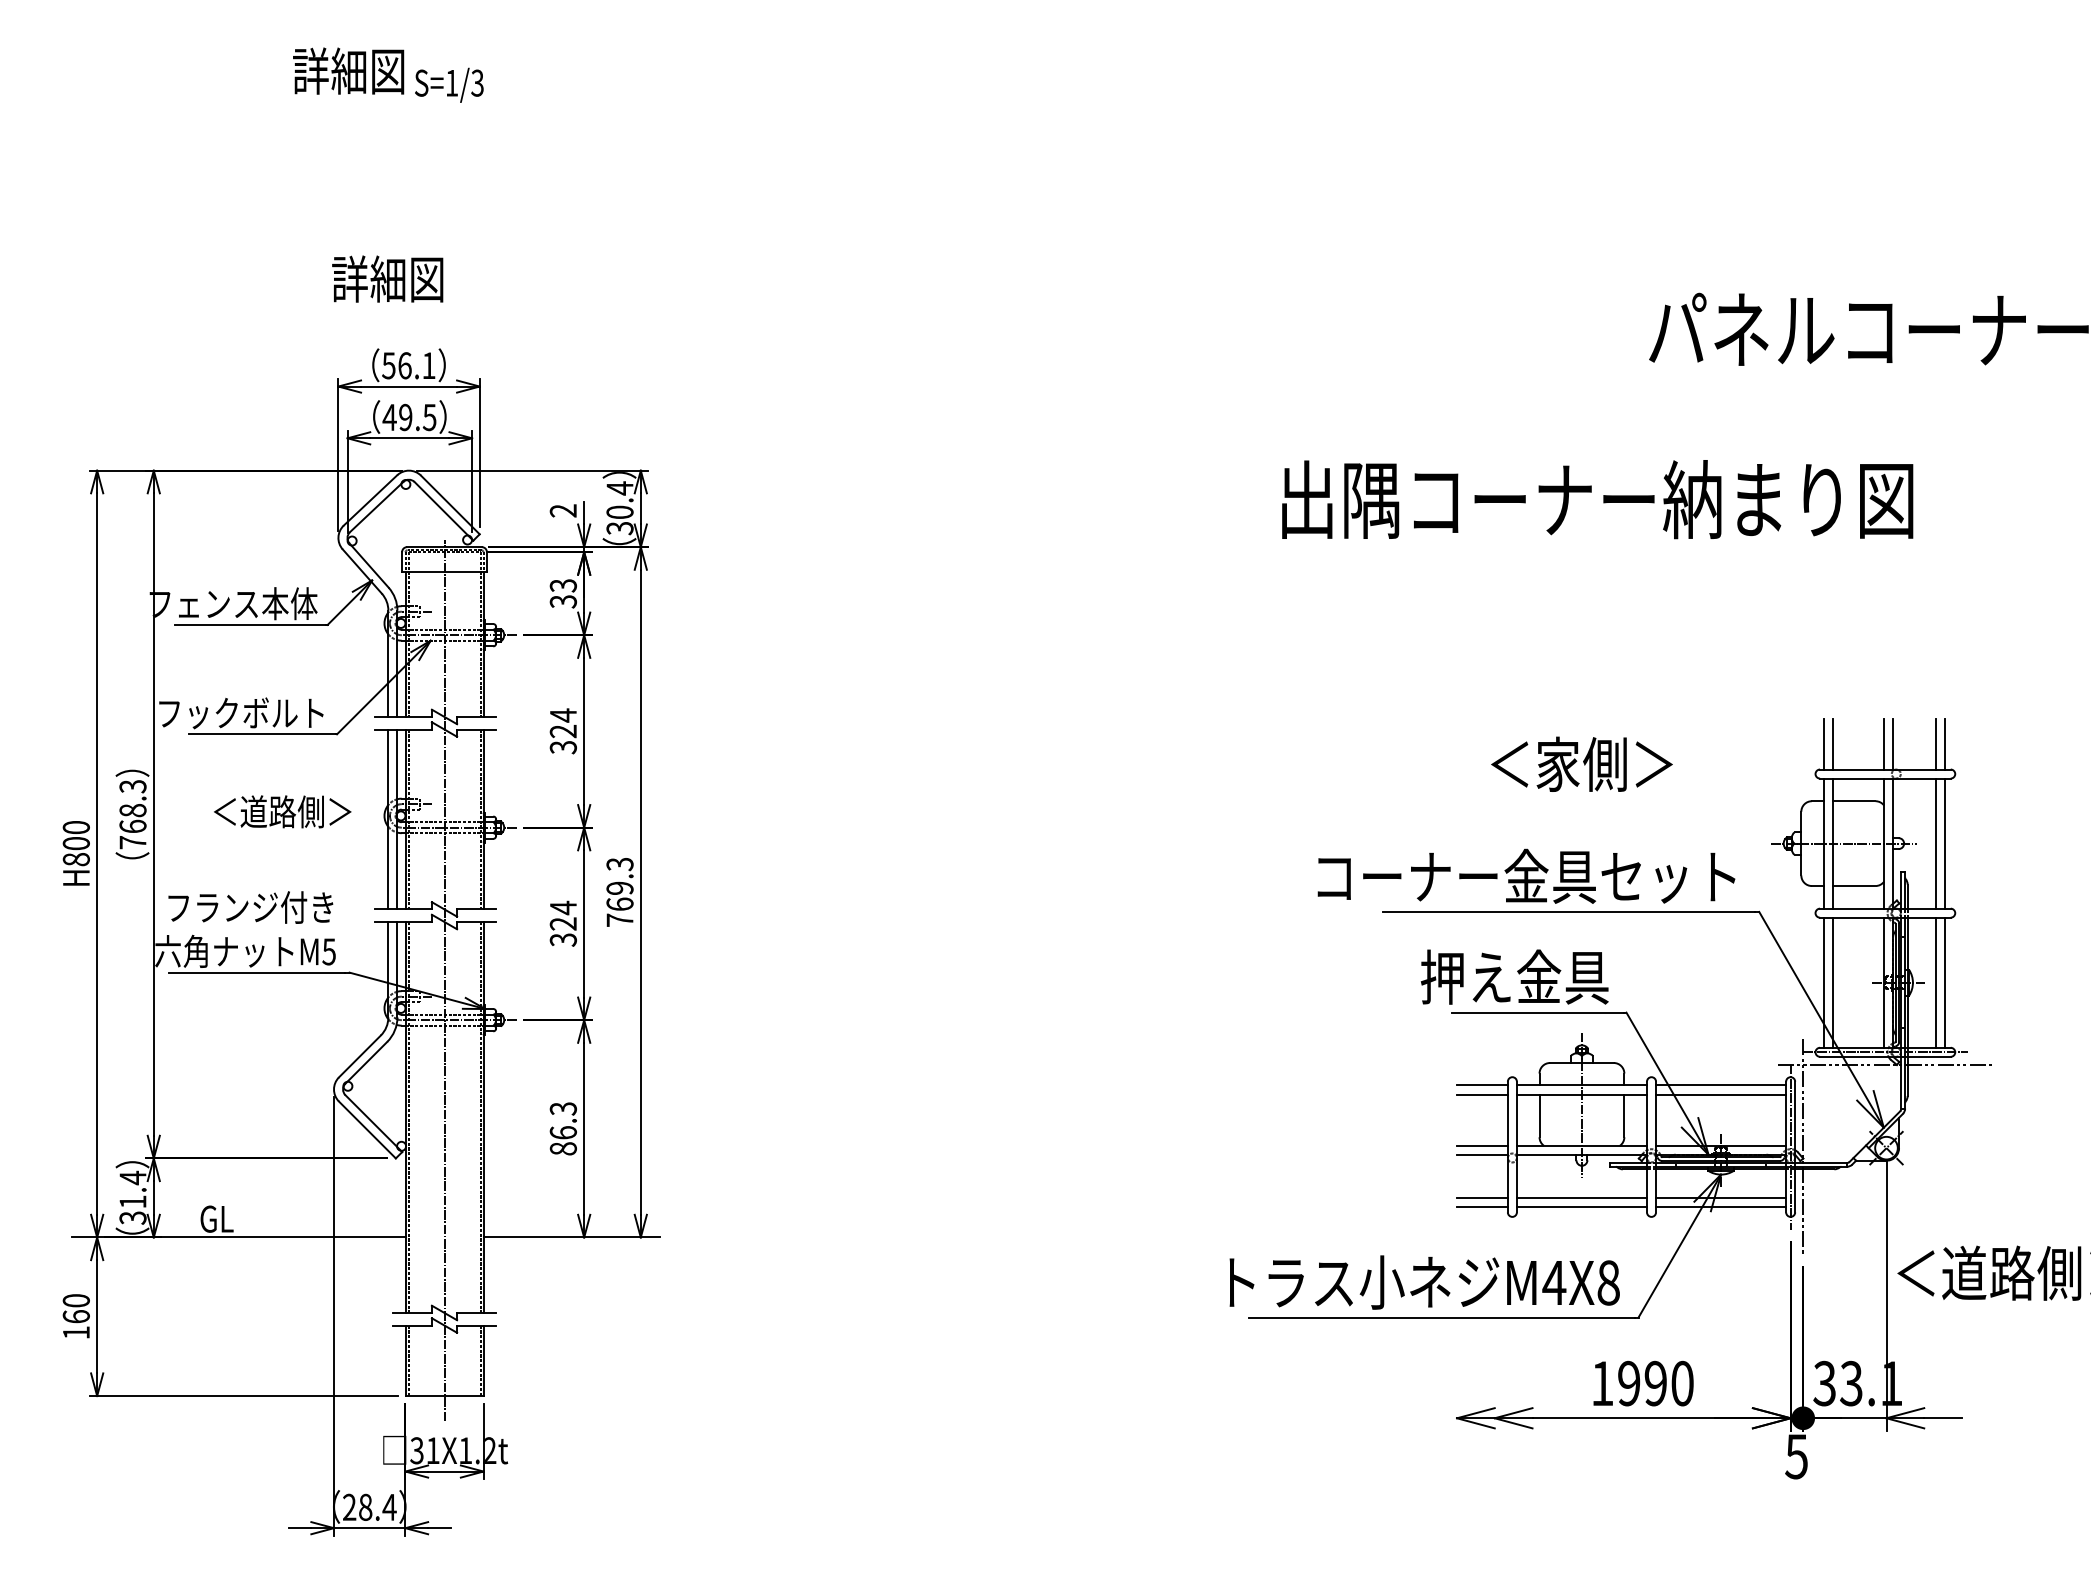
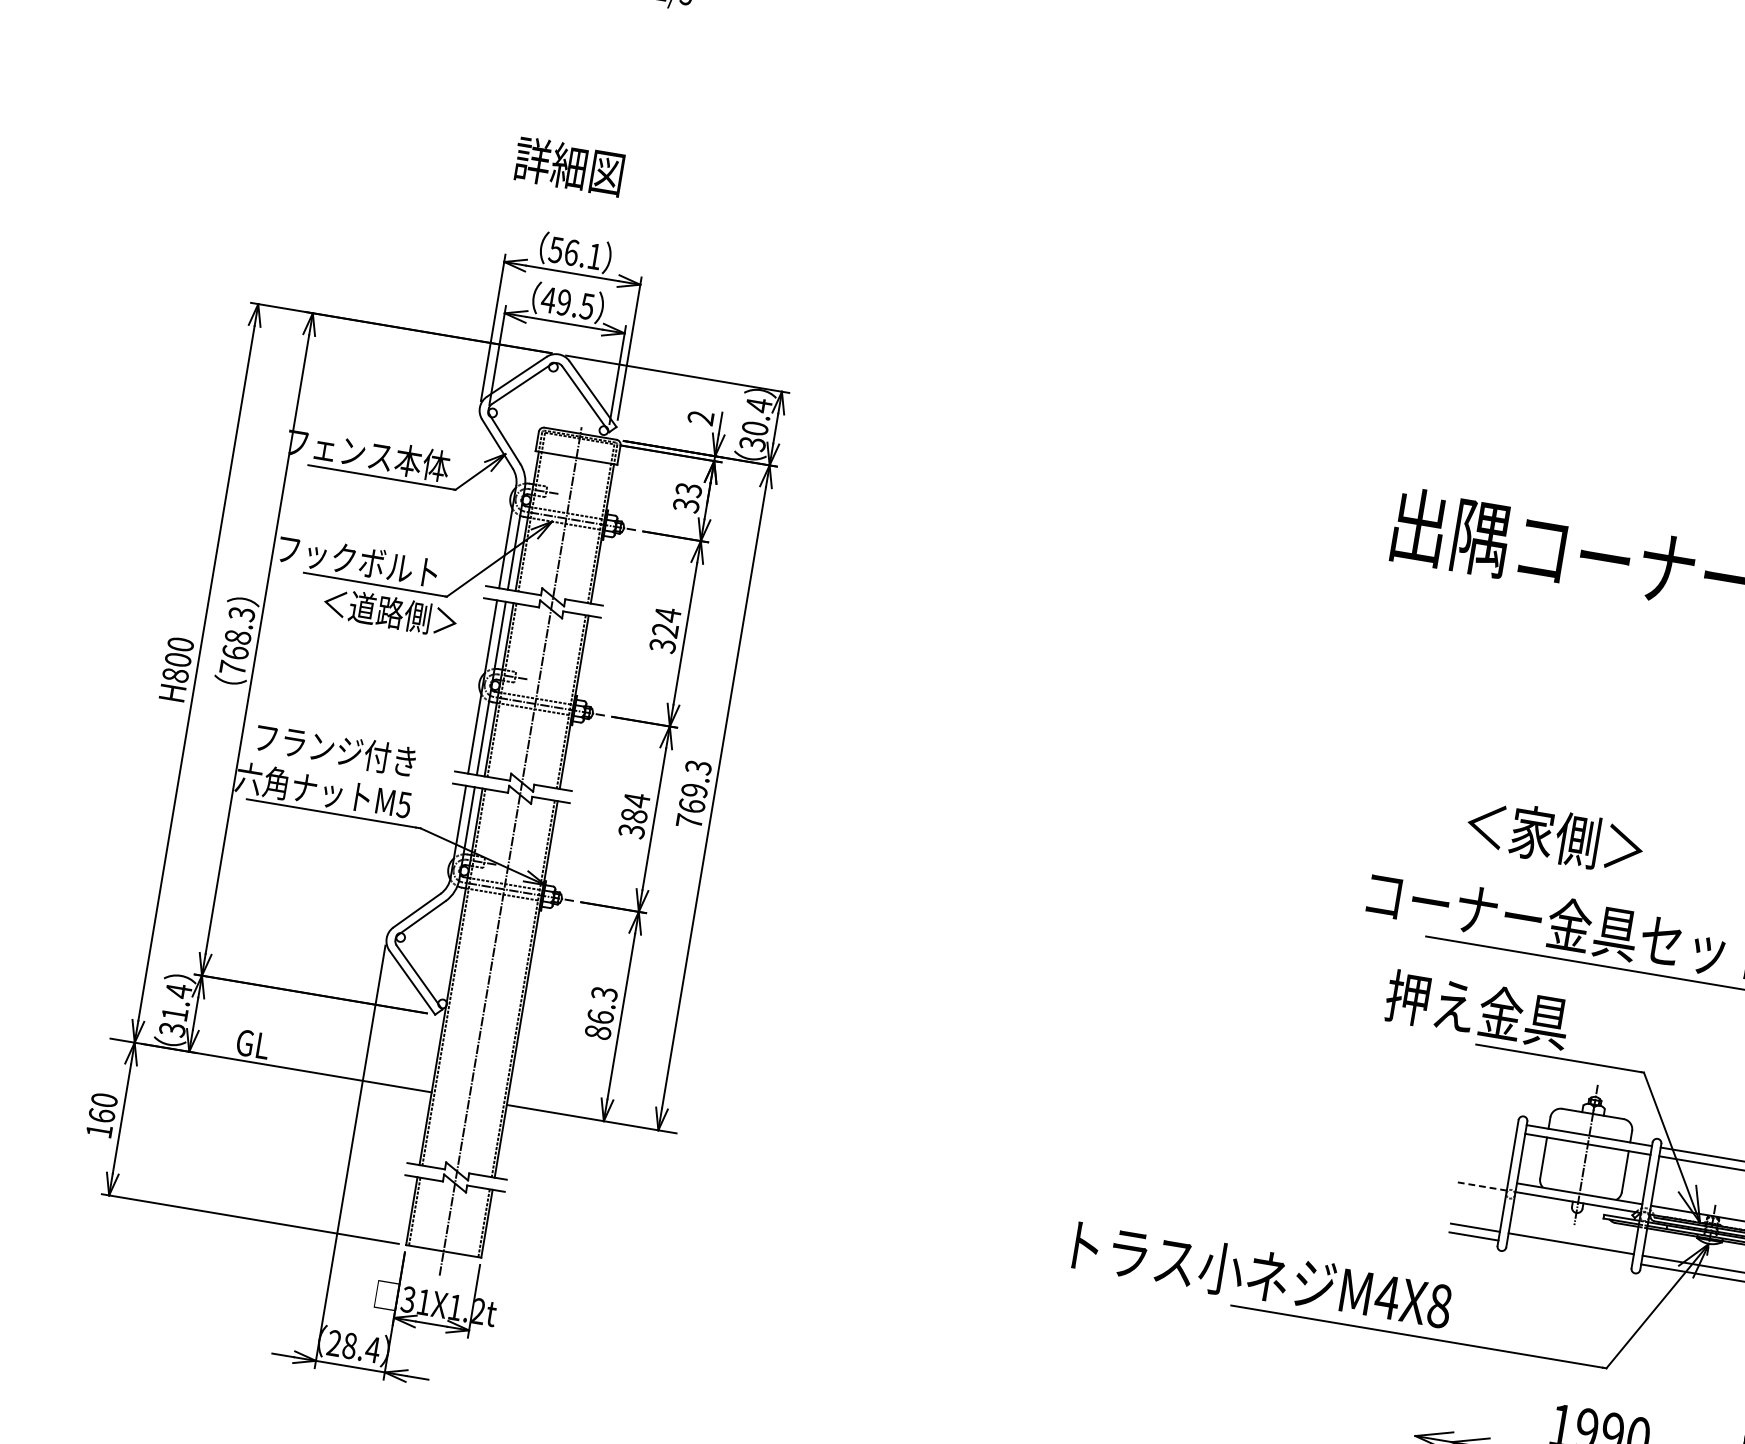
text: (1581, 763) -> (1554, 835), moved
text: (282, 811) -> (390, 612), moved
text: (562, 923) -> (633, 815), 324 -> 384
text: (1514, 976) -> (1477, 1008), moved
line: (1482, 1085) -> (1493, 1119), removed
line: (1482, 1094) -> (1492, 1128), removed
line: (1482, 1145) -> (1483, 1177), removed
line: (1482, 1154) -> (1482, 1186), solid -> dashed
line: (1581, 1206) -> (1569, 1252), removed
text: (1424, 1282) -> (1262, 1275), moved

